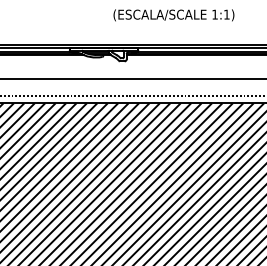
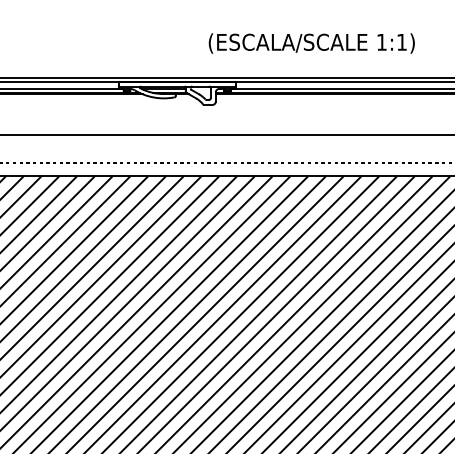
text: (173, 15) -> (311, 43), moved

